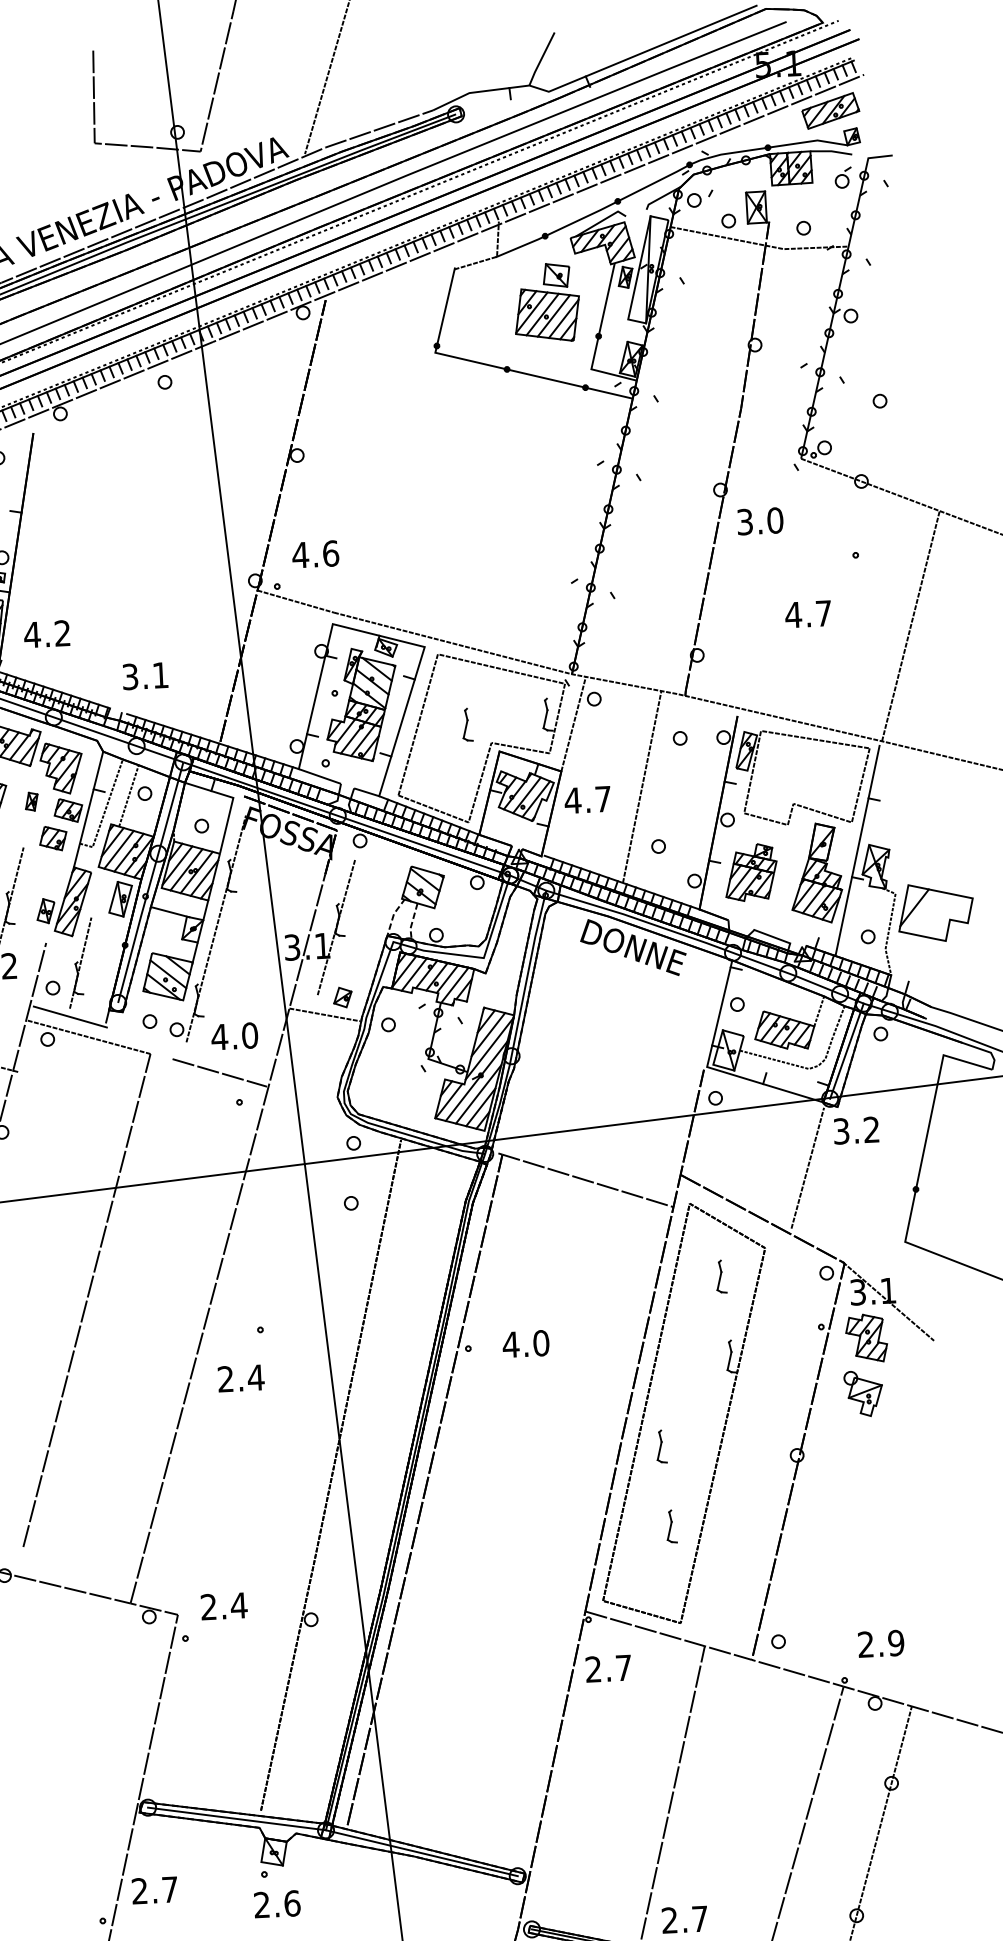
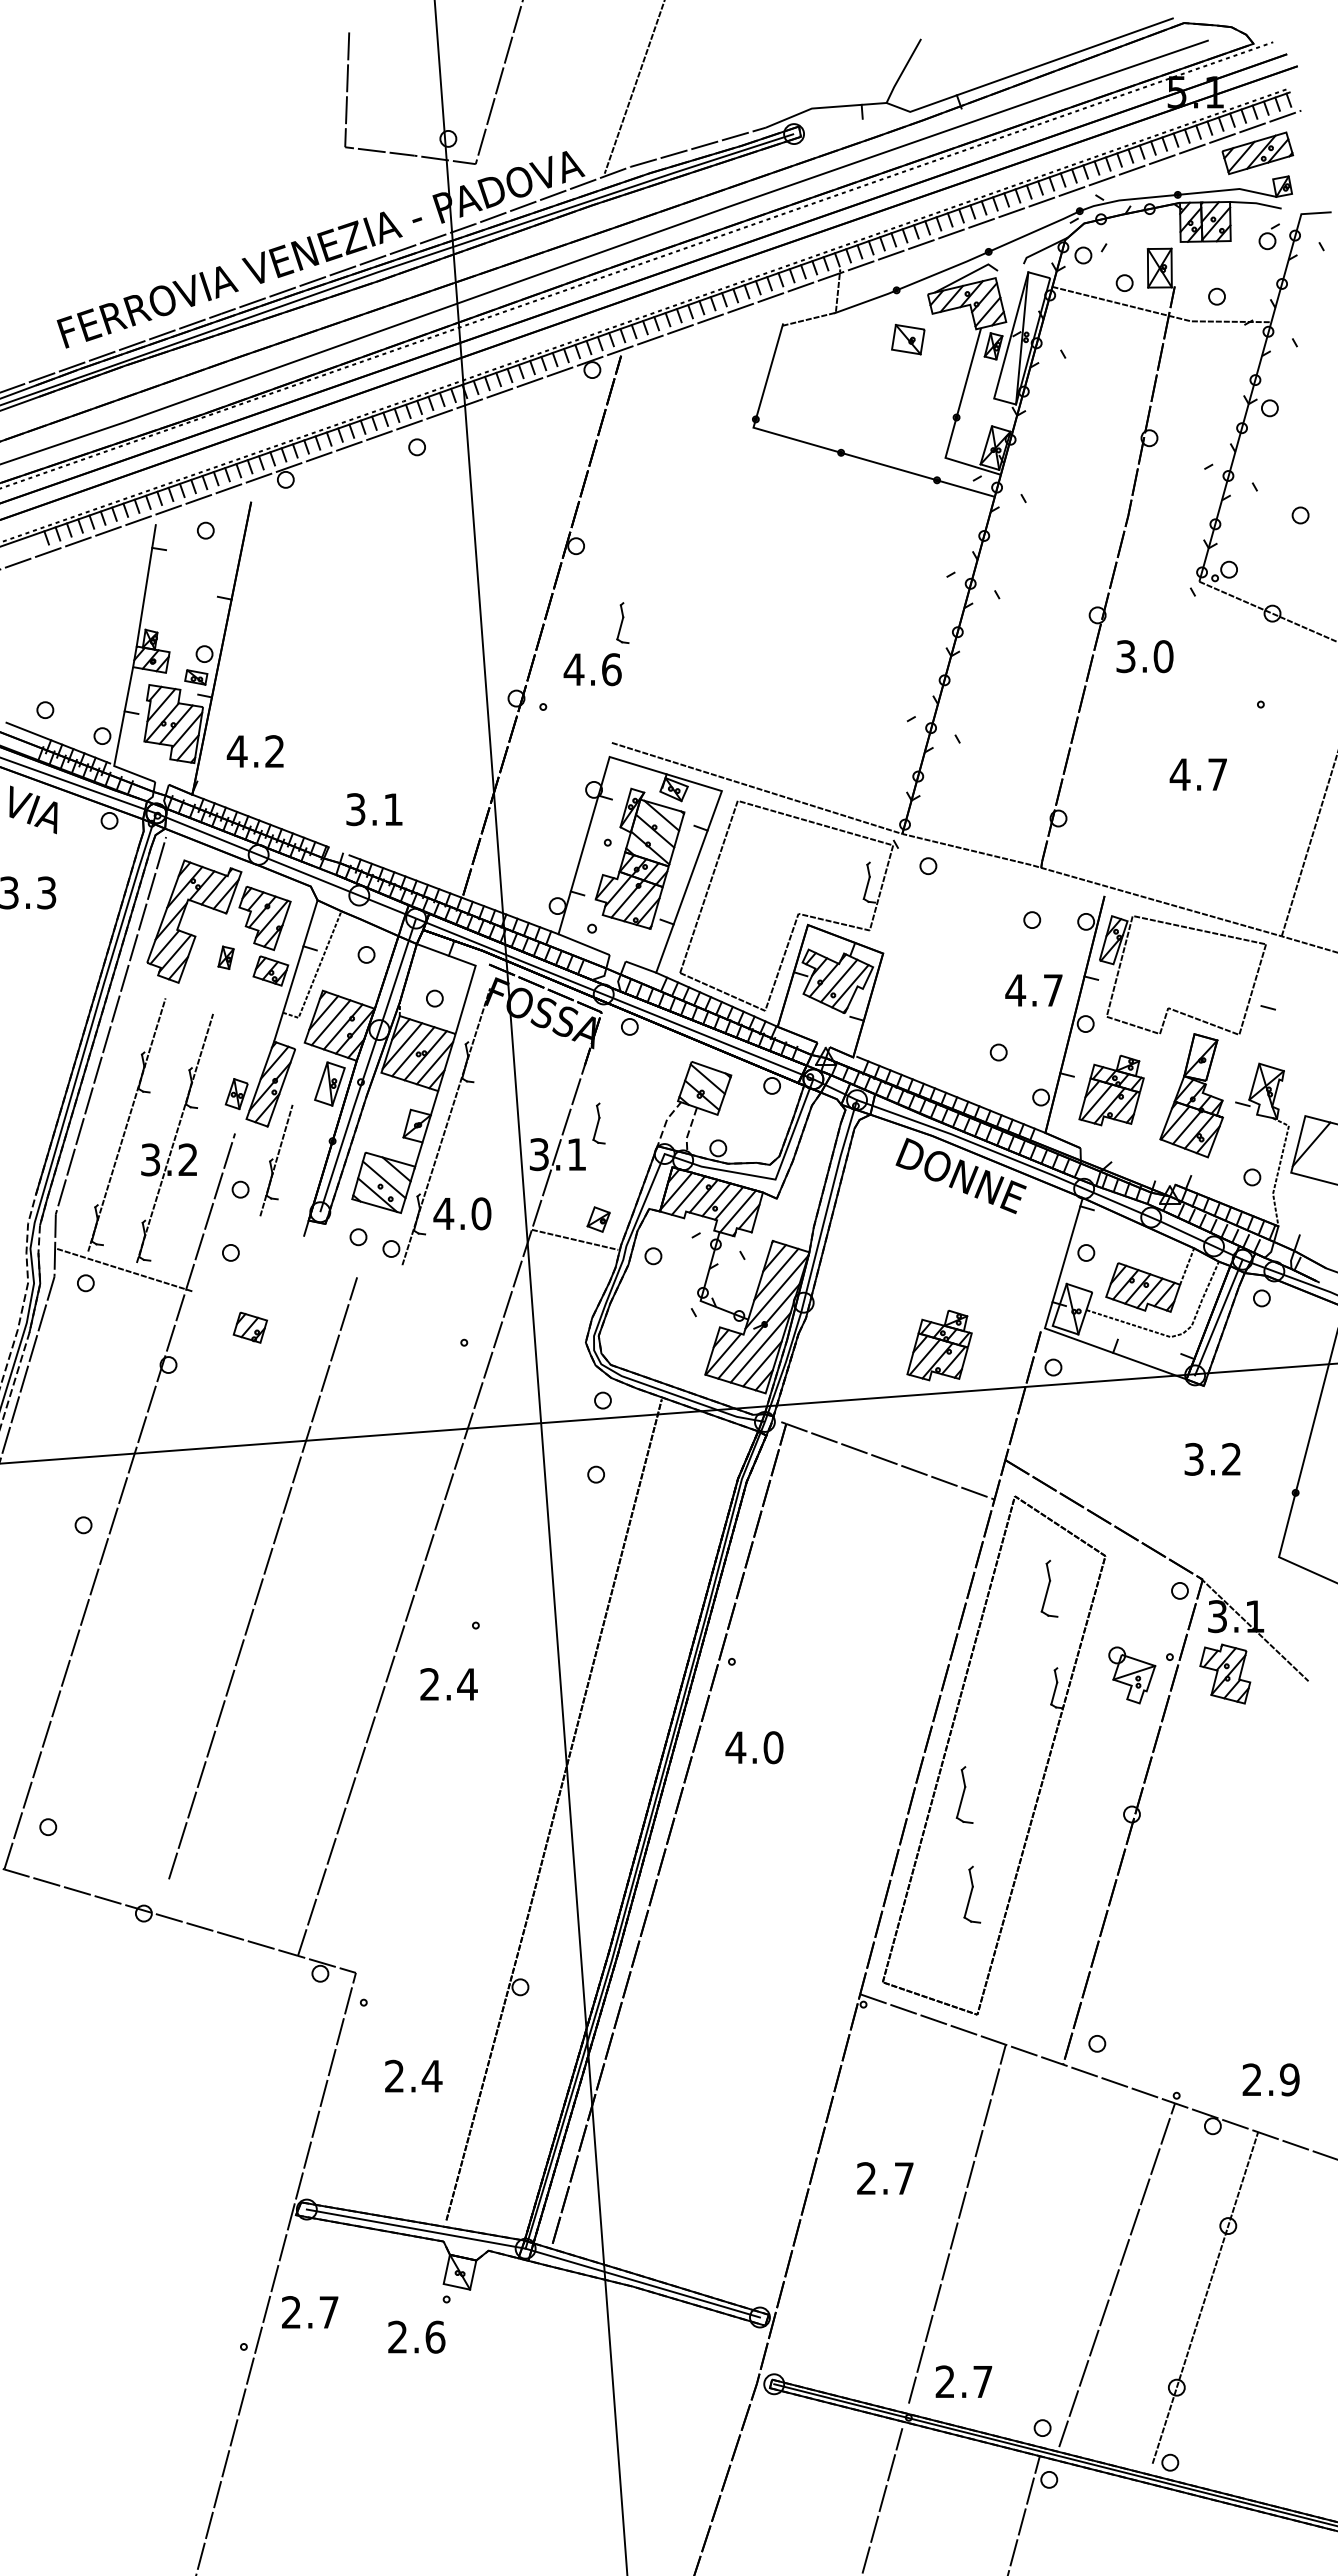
part: (547, 314) -> (894, 387), removed
line: (295, 601) -> (564, 726), removed
line: (573, 723) -> (901, 895), removed
part: (467, 724) -> (622, 622), moved
line: (641, 786) -> (981, 977), removed
line: (128, 795) -> (346, 956), removed
text: (587, 800) -> (1033, 990), moved
part: (53, 838) -> (250, 1327), moved
line: (857, 850) -> (1244, 1070), removed
line: (169, 911) -> (389, 1102), removed
line: (335, 927) -> (594, 1132), removed
line: (772, 936) -> (1133, 1170), removed
line: (69, 1016) -> (259, 1226), removed
text: (234, 1036) -> (462, 1213), moved
line: (89, 1037) -> (282, 1252), removed
line: (219, 1073) -> (441, 1305), removed
part: (622, 1085) -> (939, 1345), added
text: (856, 1130) -> (1212, 1459), moved
line: (808, 1167) -> (1163, 1459), removed
part: (720, 1276) -> (1048, 1588), size x1.4
text: (525, 1343) -> (754, 1747), moved
part: (863, 1393) -> (1132, 1675), moved
part: (661, 1446) -> (964, 1795), size x1.4
part: (671, 1526) -> (971, 1894), size x1.4
text: (224, 1605) -> (413, 2075), moved
text: (880, 1643) -> (1270, 2079), moved
text: (608, 1668) -> (885, 2178), moved
text: (277, 1903) -> (416, 2336), moved

